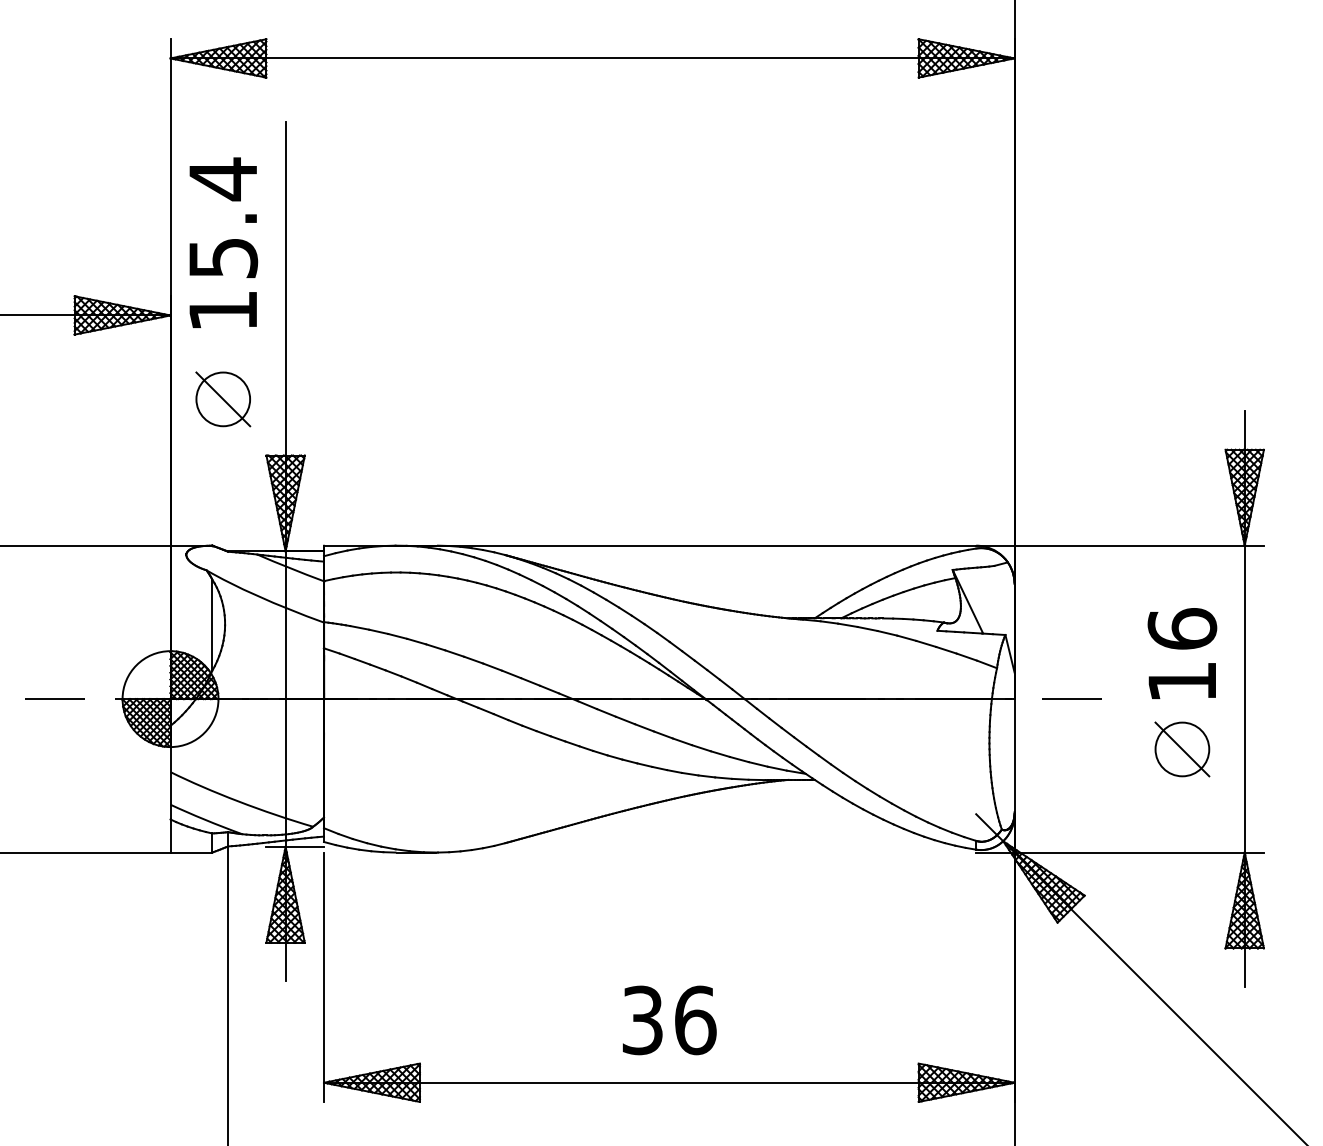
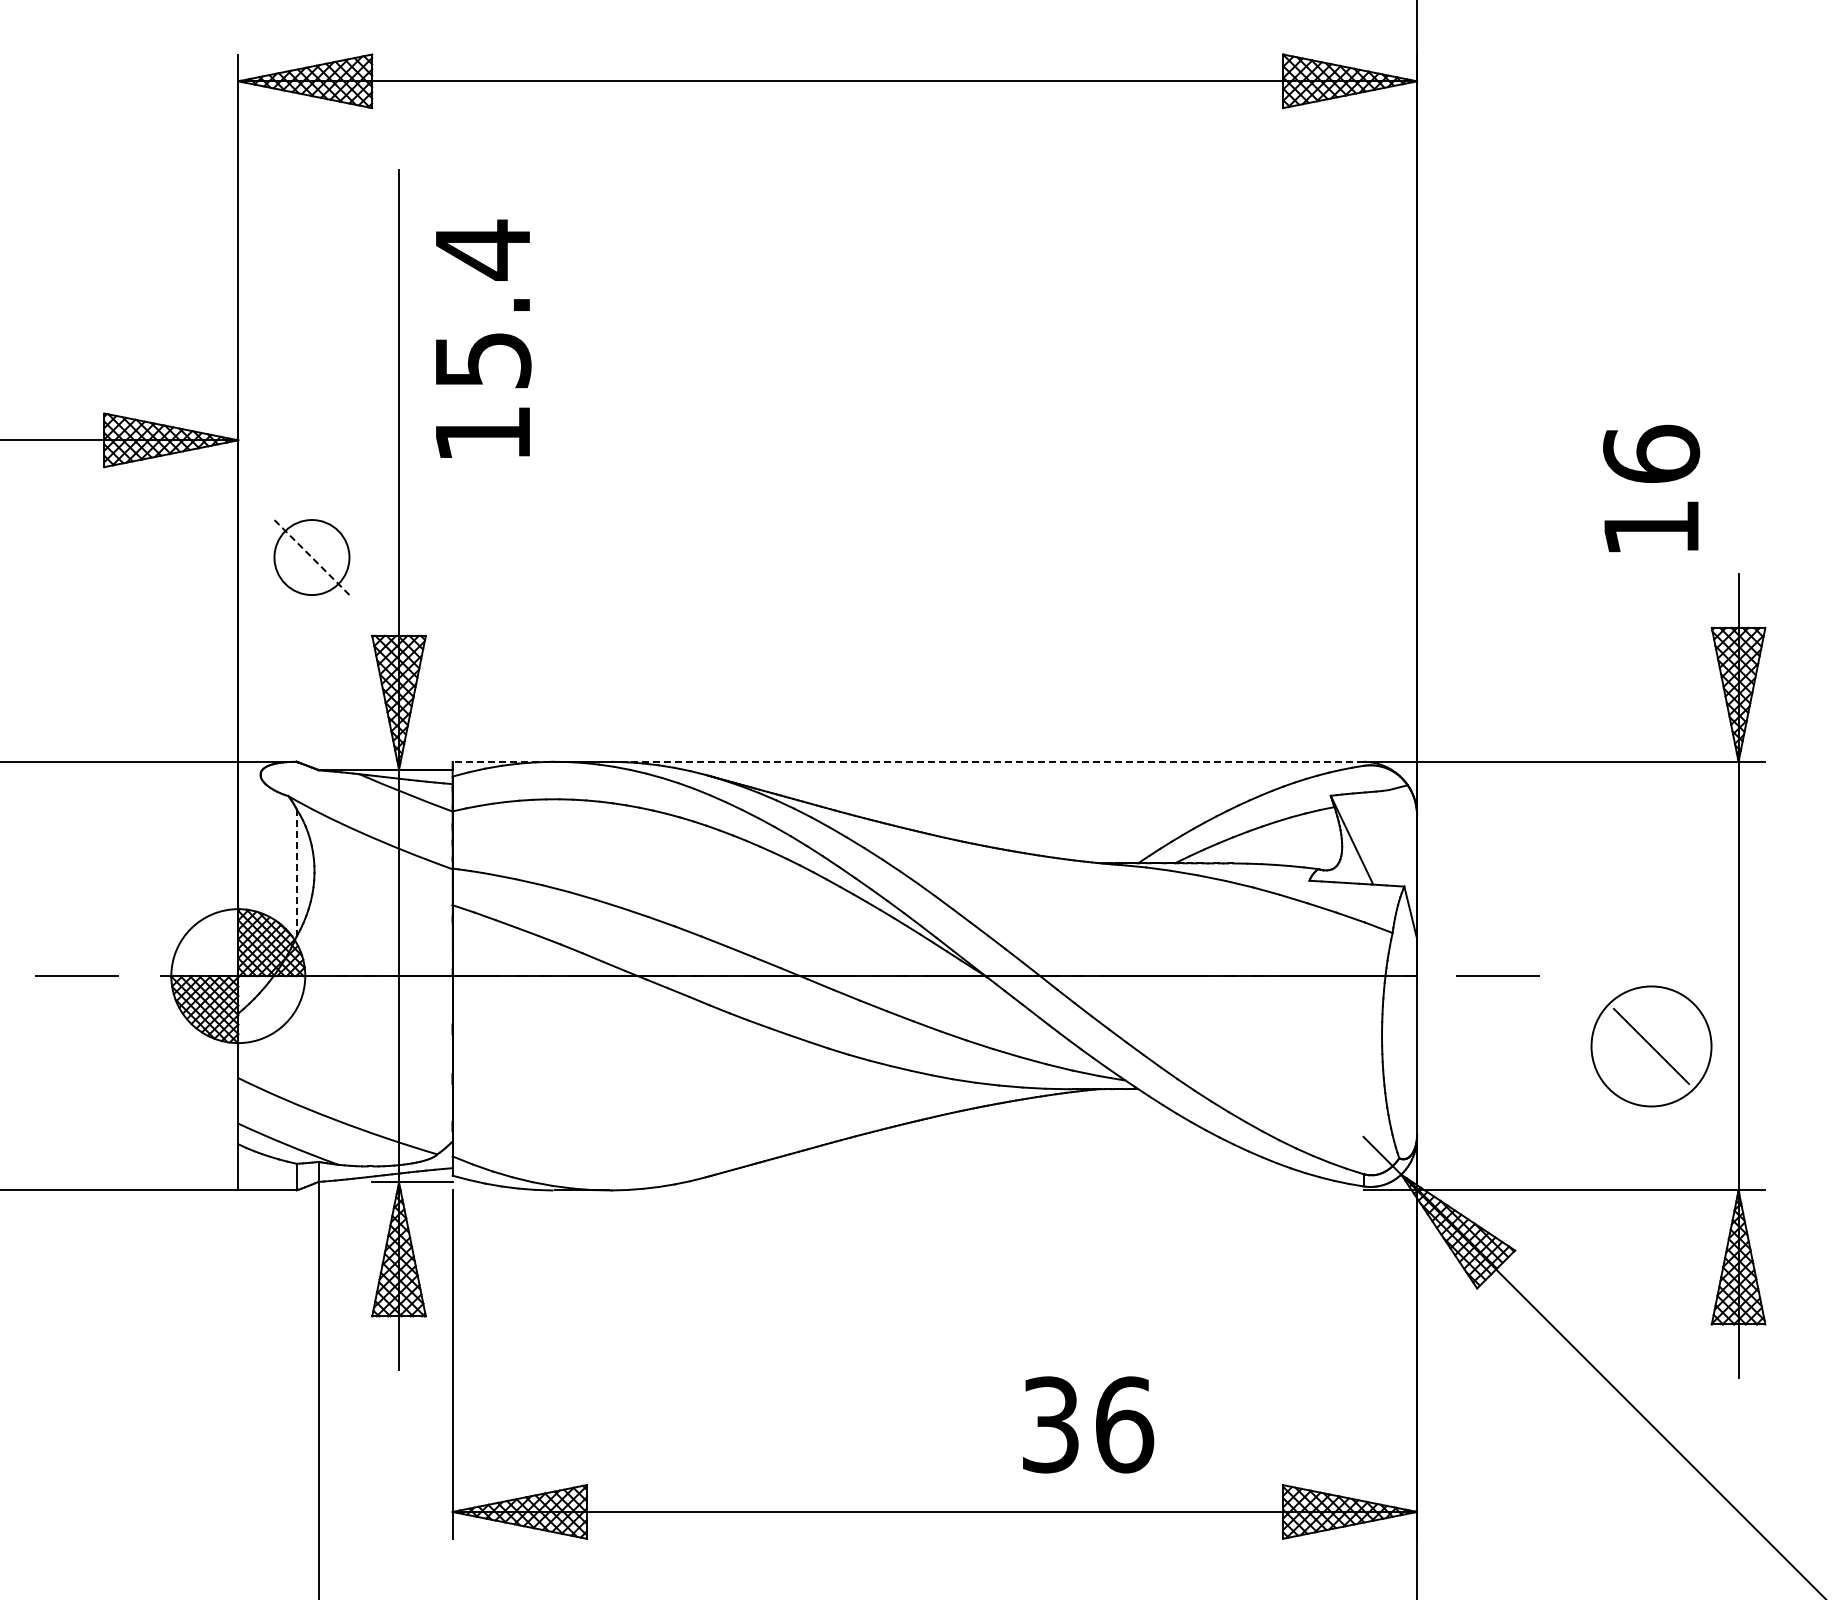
text: (223, 242) -> (483, 338), moved
line: (222, 399) -> (311, 557), solid -> dashed
line: (649, 545) -> (907, 761), solid -> dashed
line: (212, 624) -> (296, 872), solid -> dashed
text: (1182, 652) -> (1651, 487), moved
circle: (1182, 748) -> (1651, 1045), size x1.6
text: (669, 1020) -> (1088, 1424), moved

